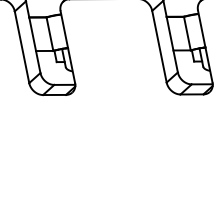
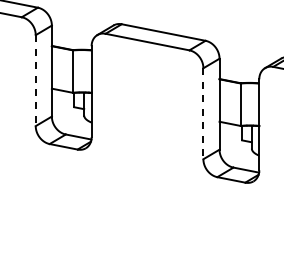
line: (21, 47) -> (35, 81), solid -> dashed
line: (159, 47) -> (203, 114), solid -> dashed

